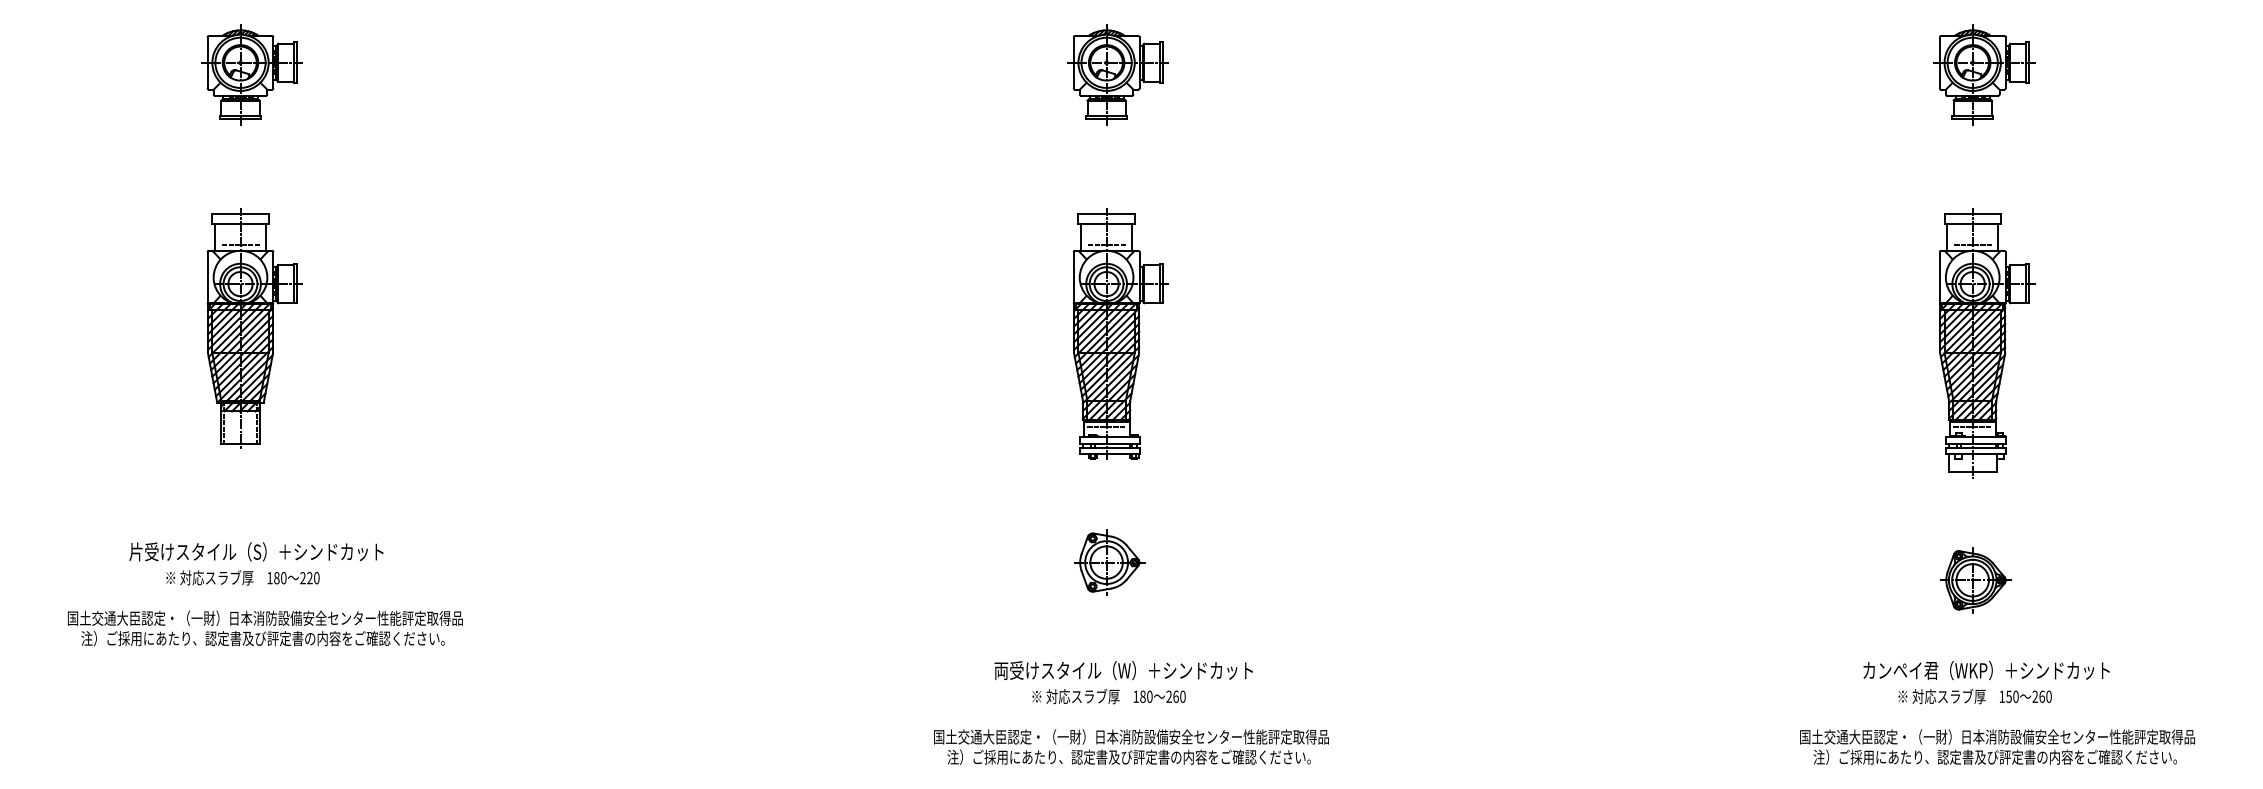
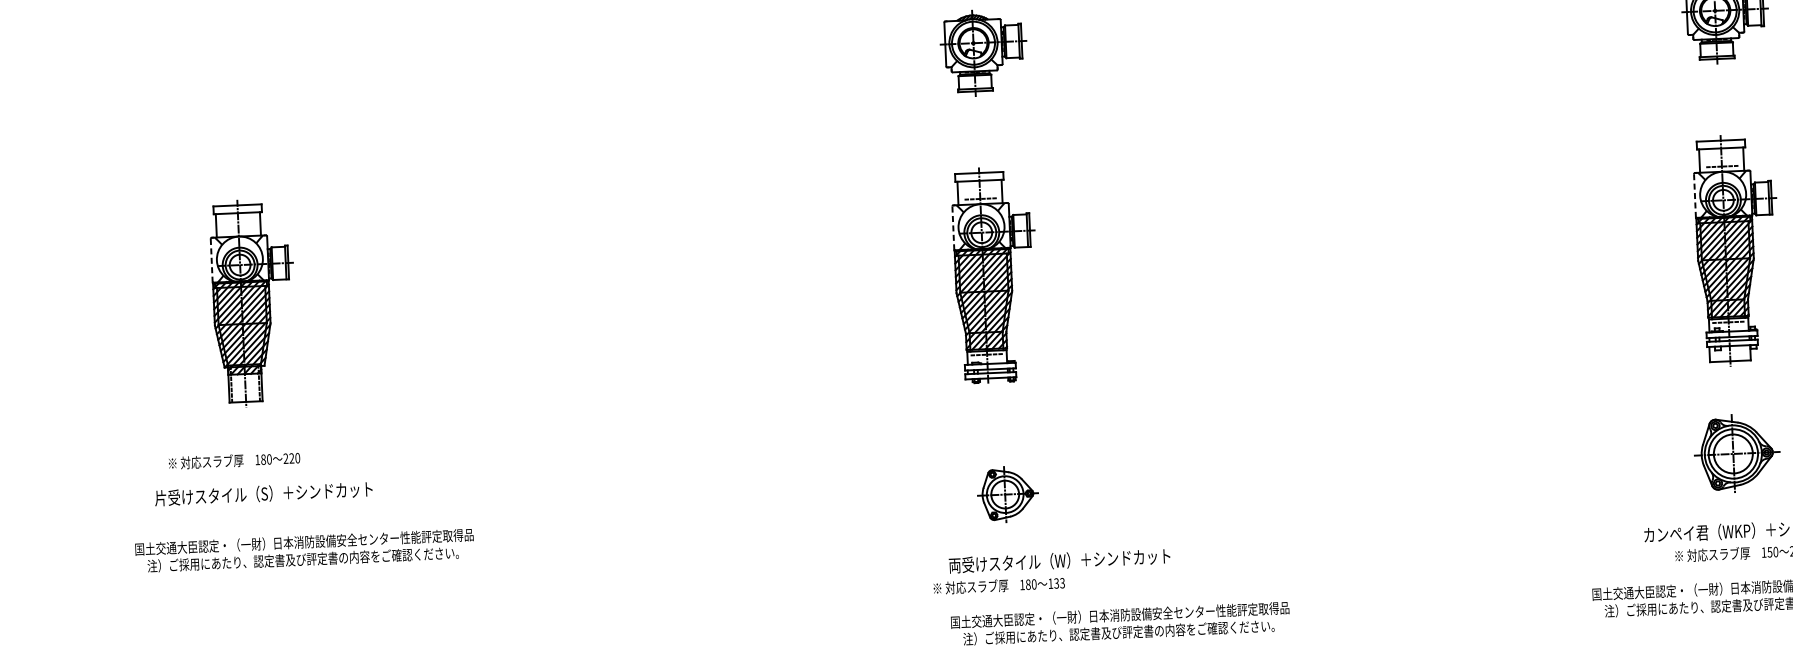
part: (251, 74) -> (241, 85), removed
line: (240, 244) -> (238, 231), removed
line: (207, 277) -> (211, 260), solid -> dashed
line: (1073, 277) -> (953, 228), solid -> dashed
line: (1939, 277) -> (1694, 195), solid -> dashed
part: (1109, 562) -> (1007, 494), moved
text: (242, 577) -> (234, 460), moved
part: (1975, 580) -> (1736, 454), size x1.4
text: (265, 628) -> (304, 550), moved
text: (1123, 670) -> (1059, 560), moved
text: (1175, 696) -> (1056, 583), 260 -> 133
text: (1131, 746) -> (1120, 623), moved

